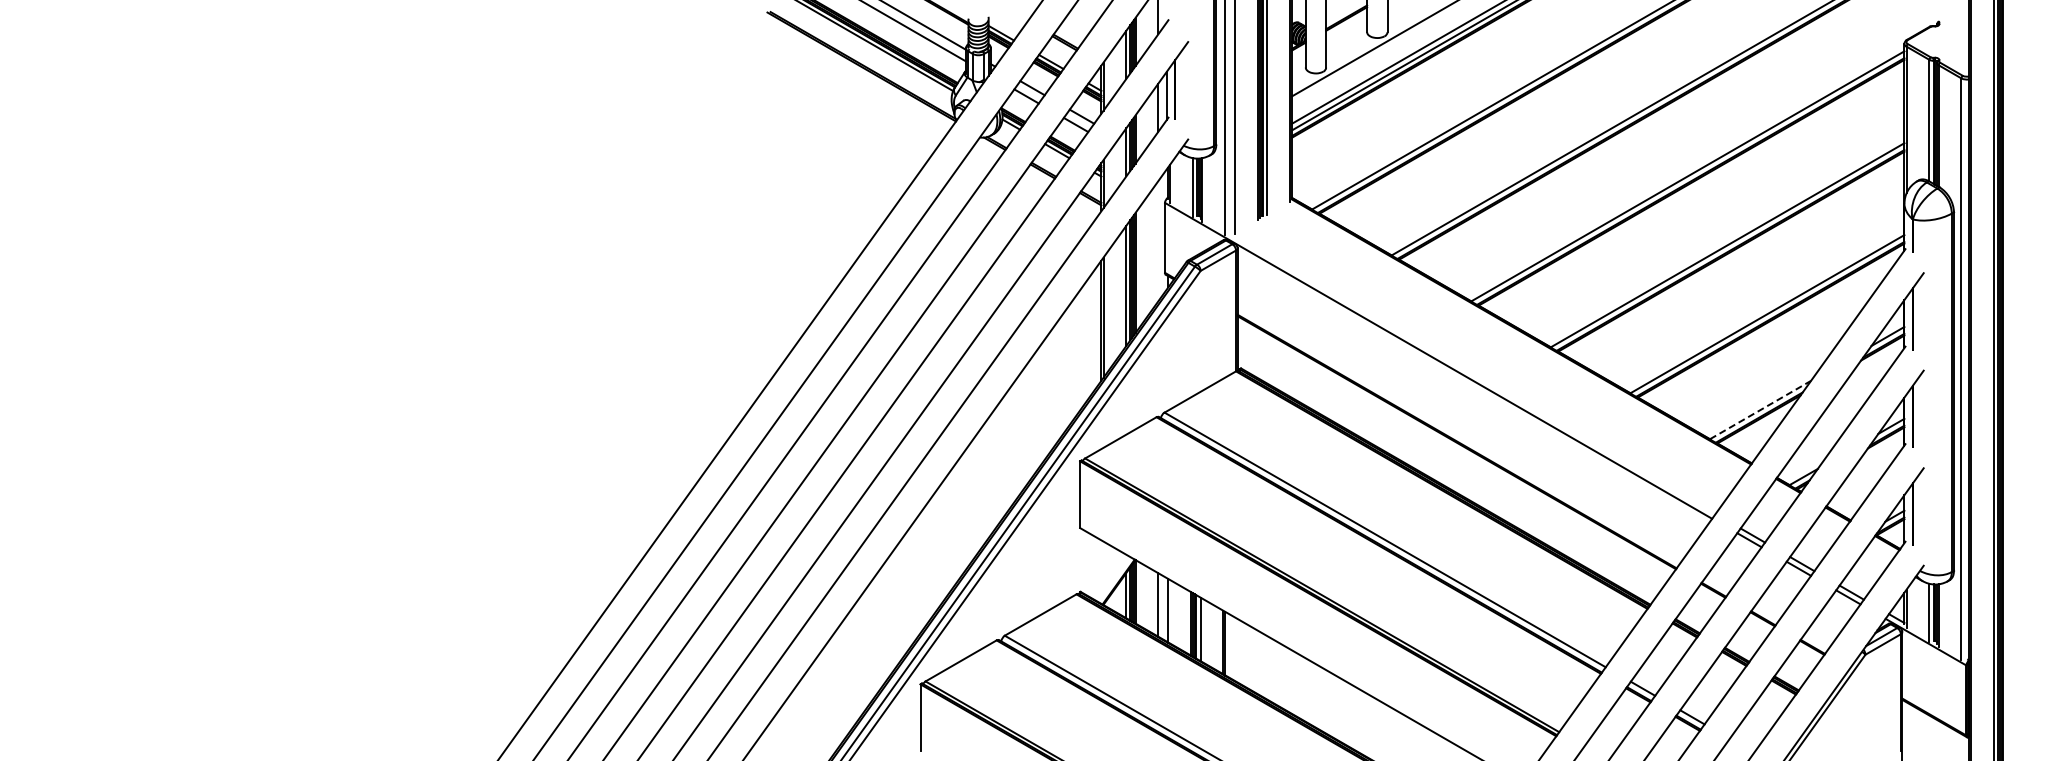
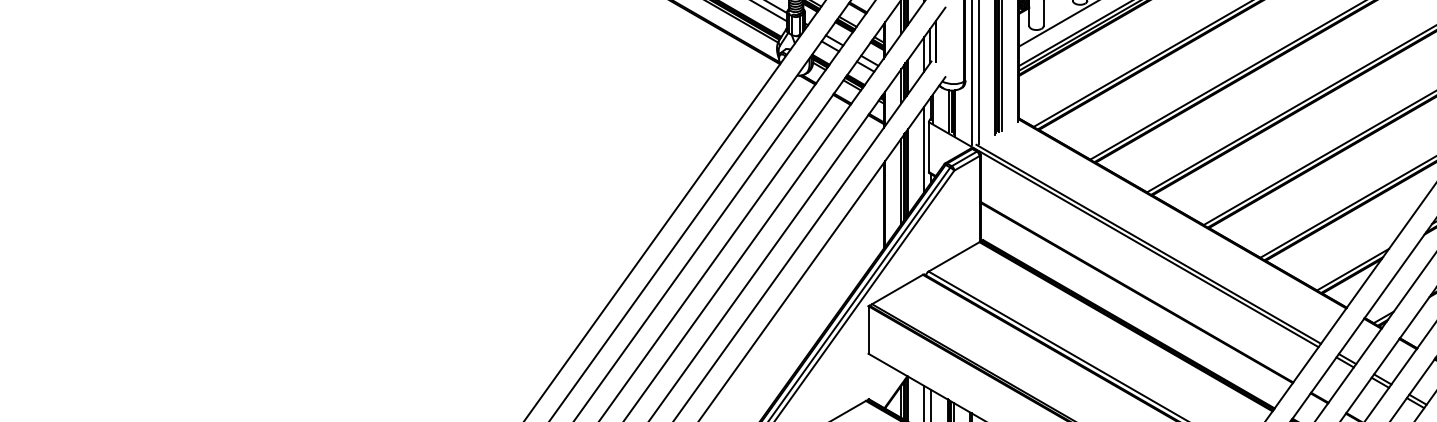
line: (1158, 241) -> (924, 149), added
line: (1473, 374) -> (1148, 244), added
line: (1760, 409) -> (1353, 269), dashed -> solid

